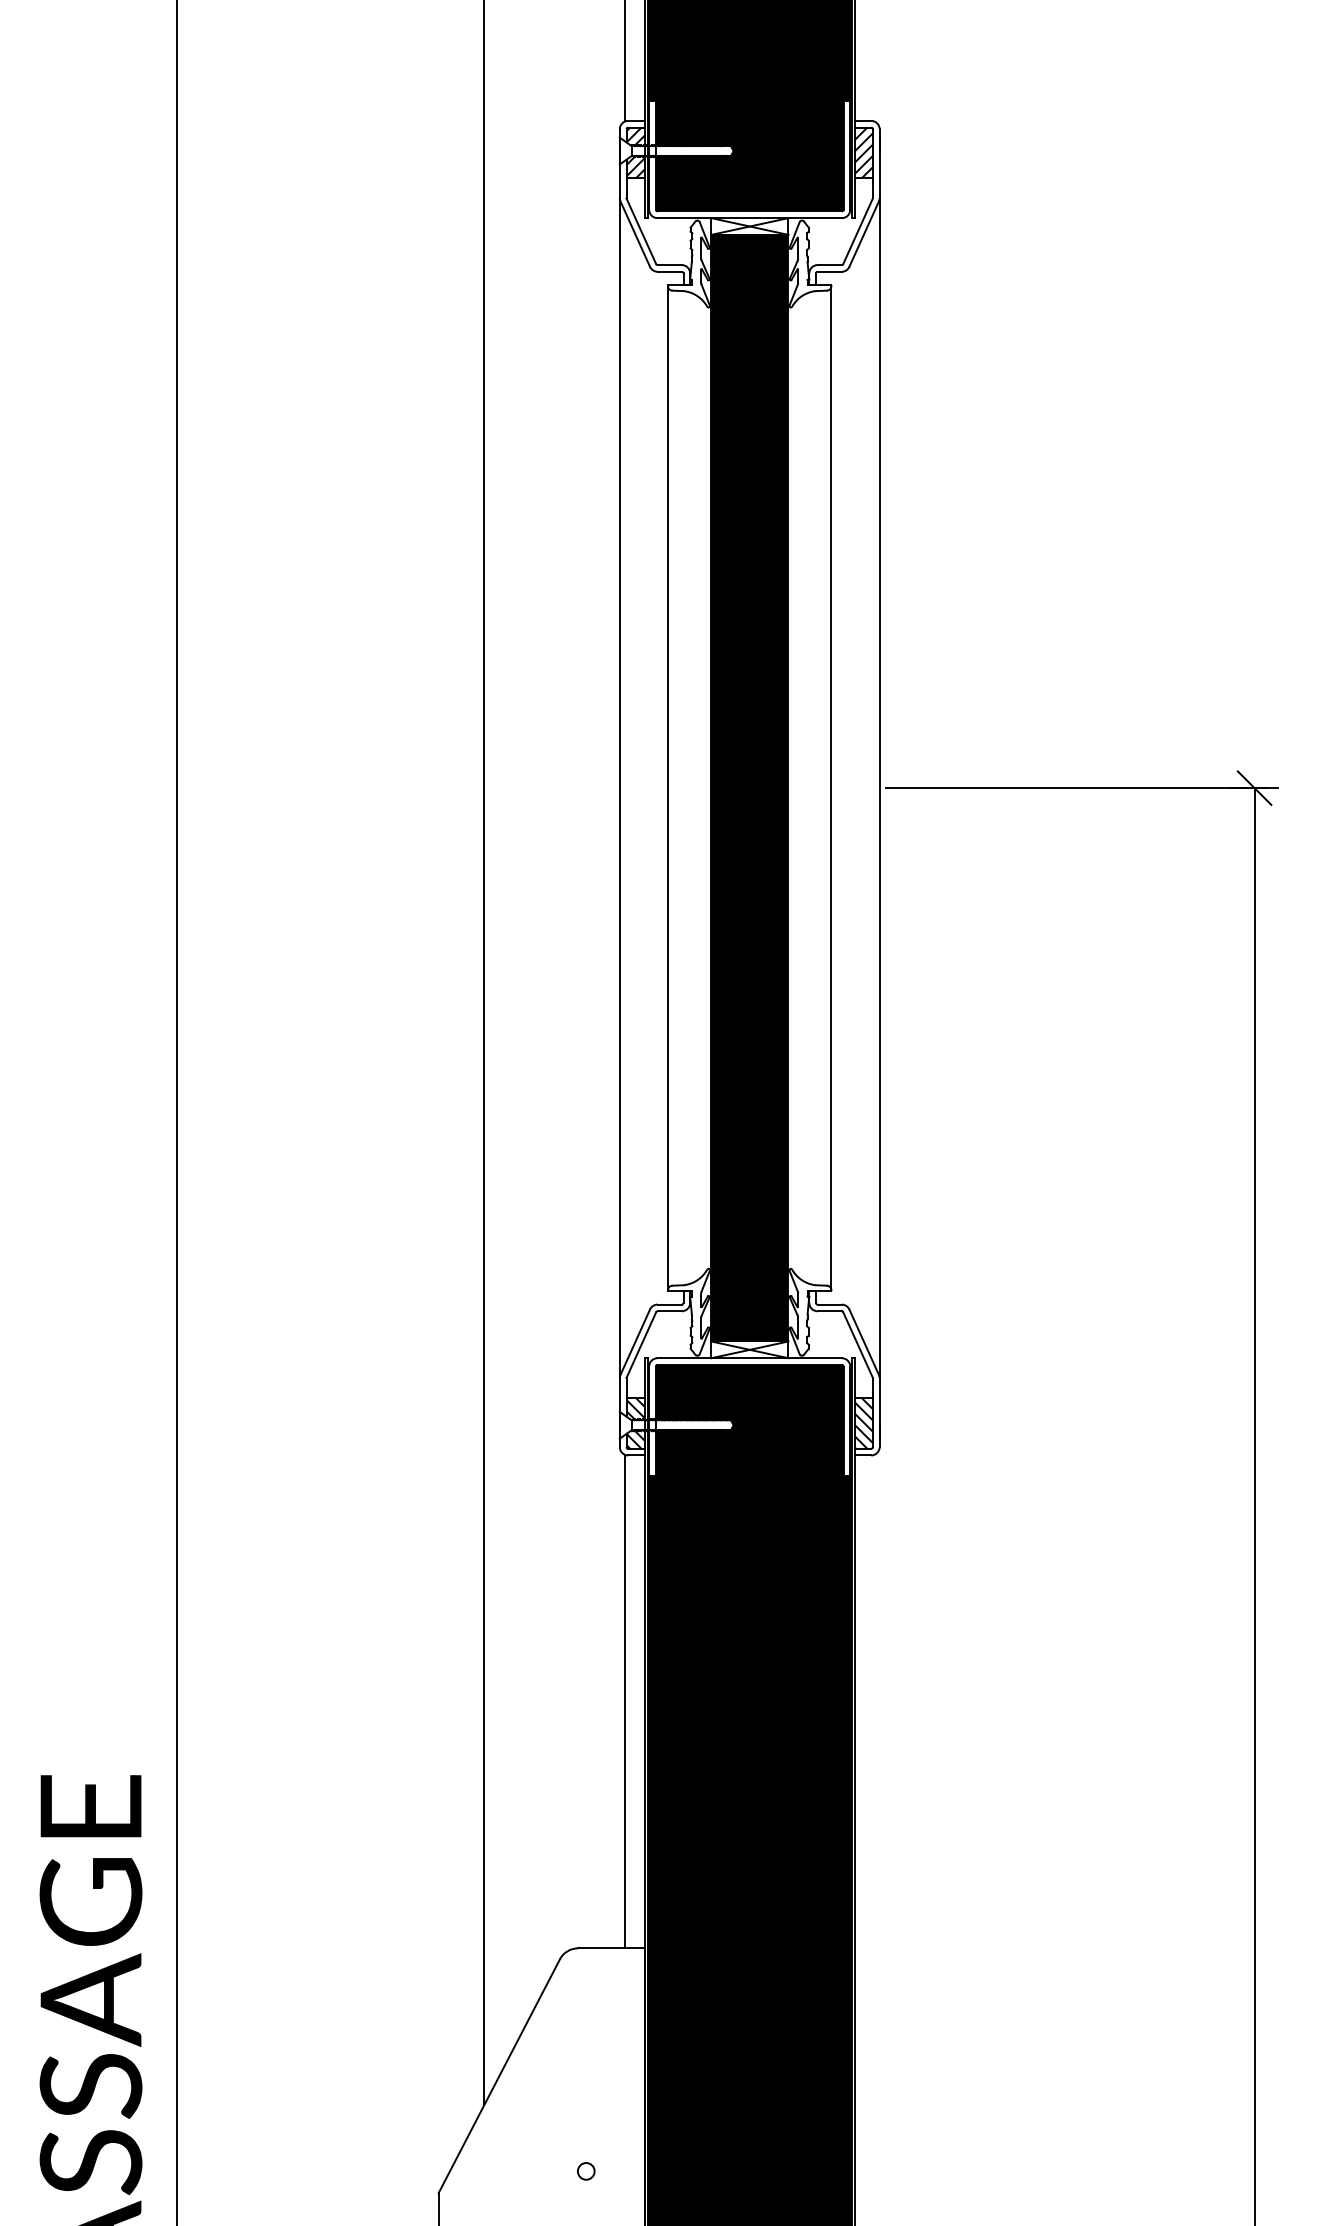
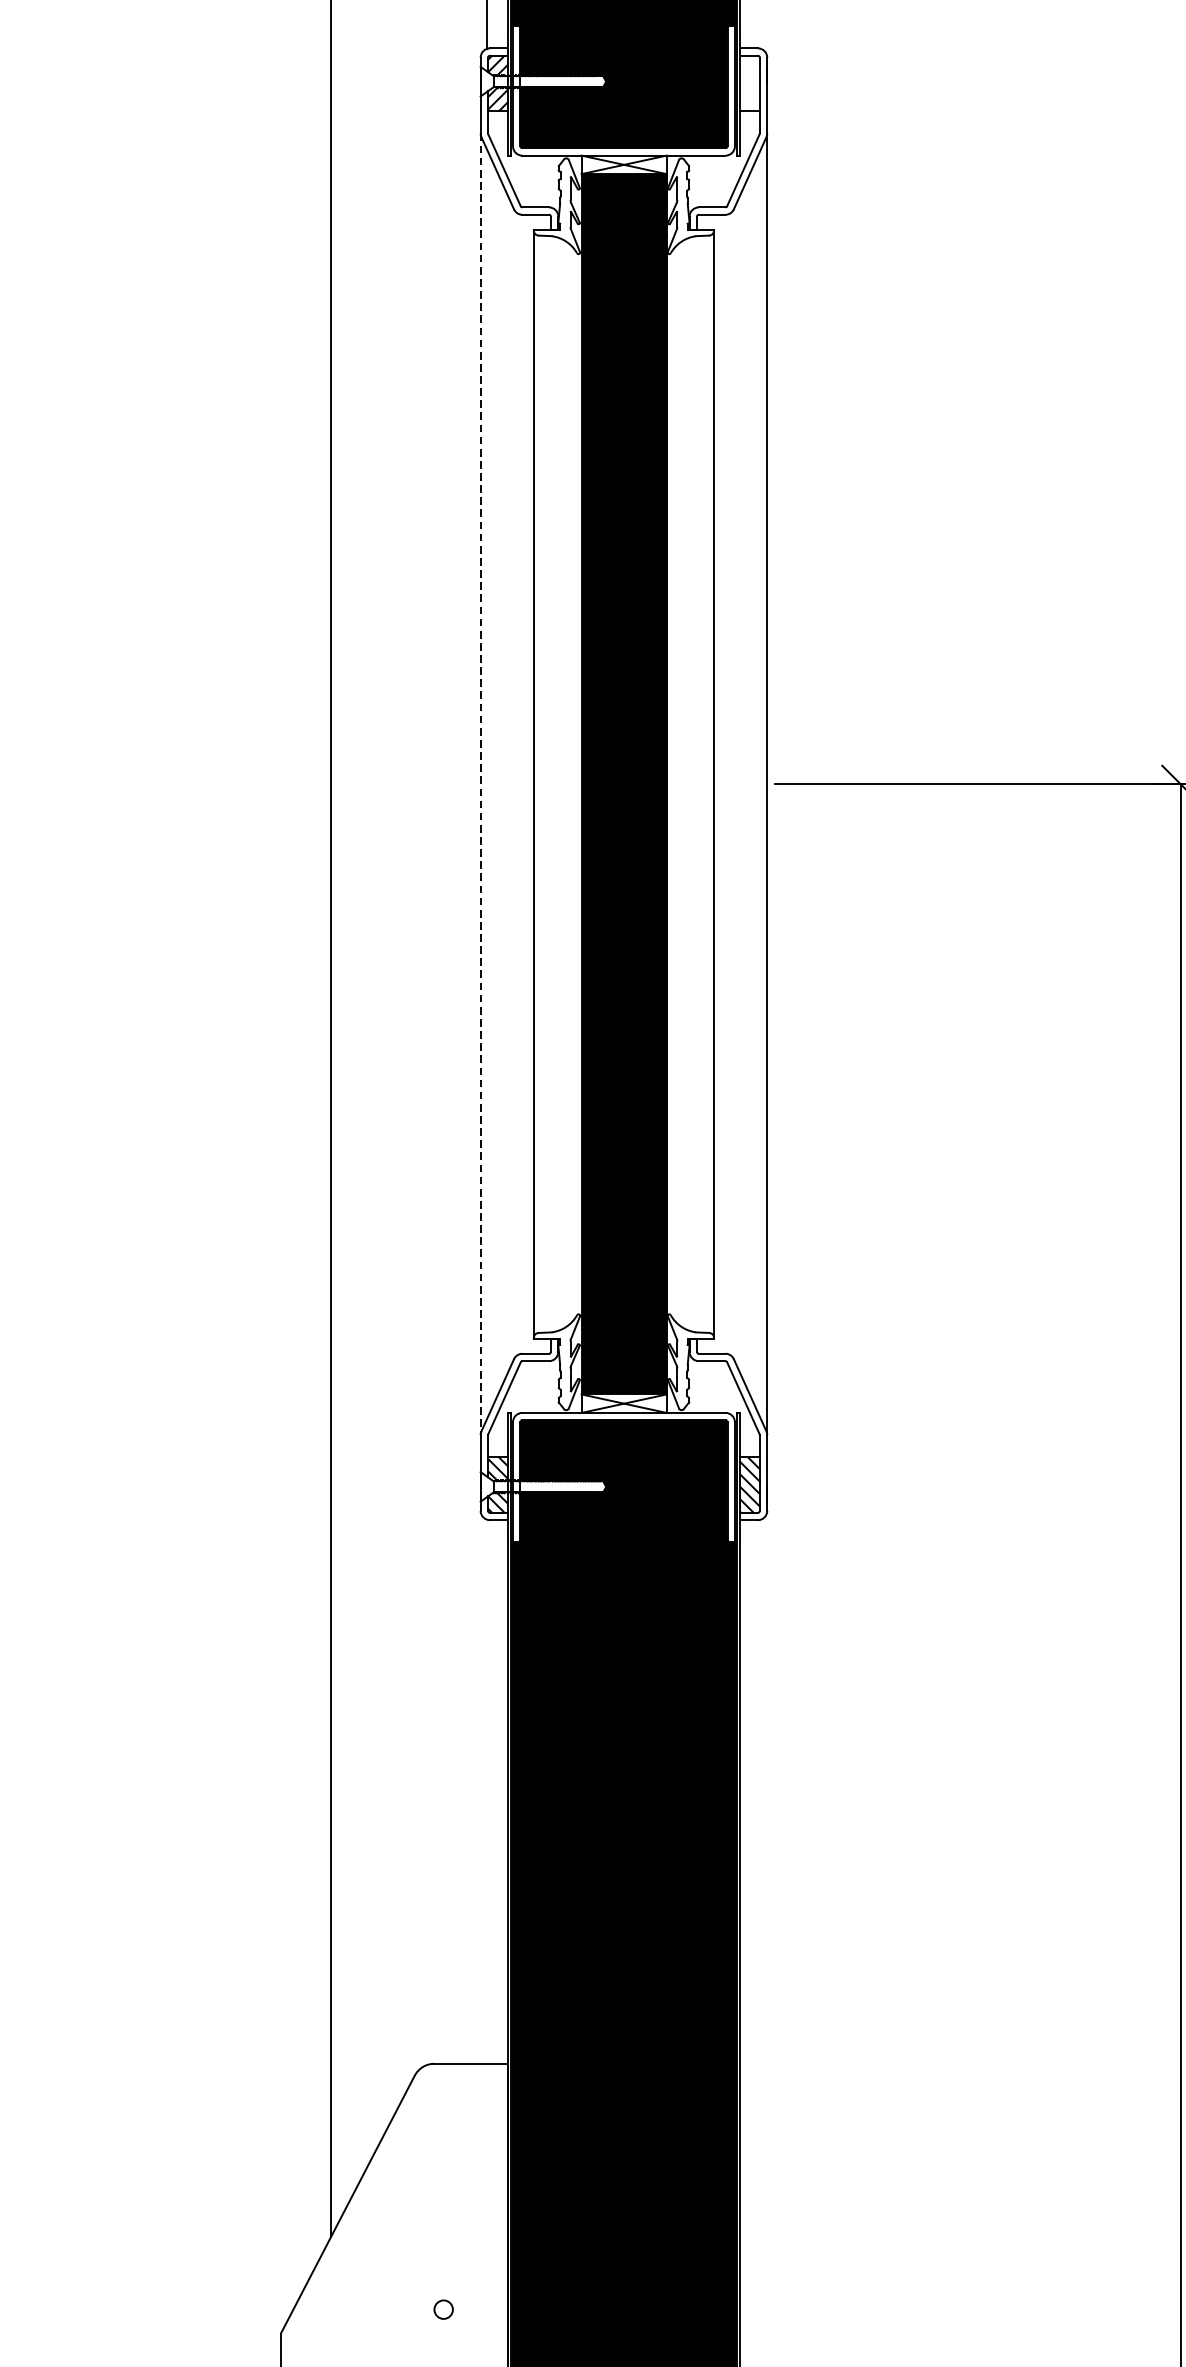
hatch: (863, 152) -> (749, 83), removed
line: (619, 788) -> (480, 784), solid -> dashed
line: (625, 1701) -> (486, 1791), removed

